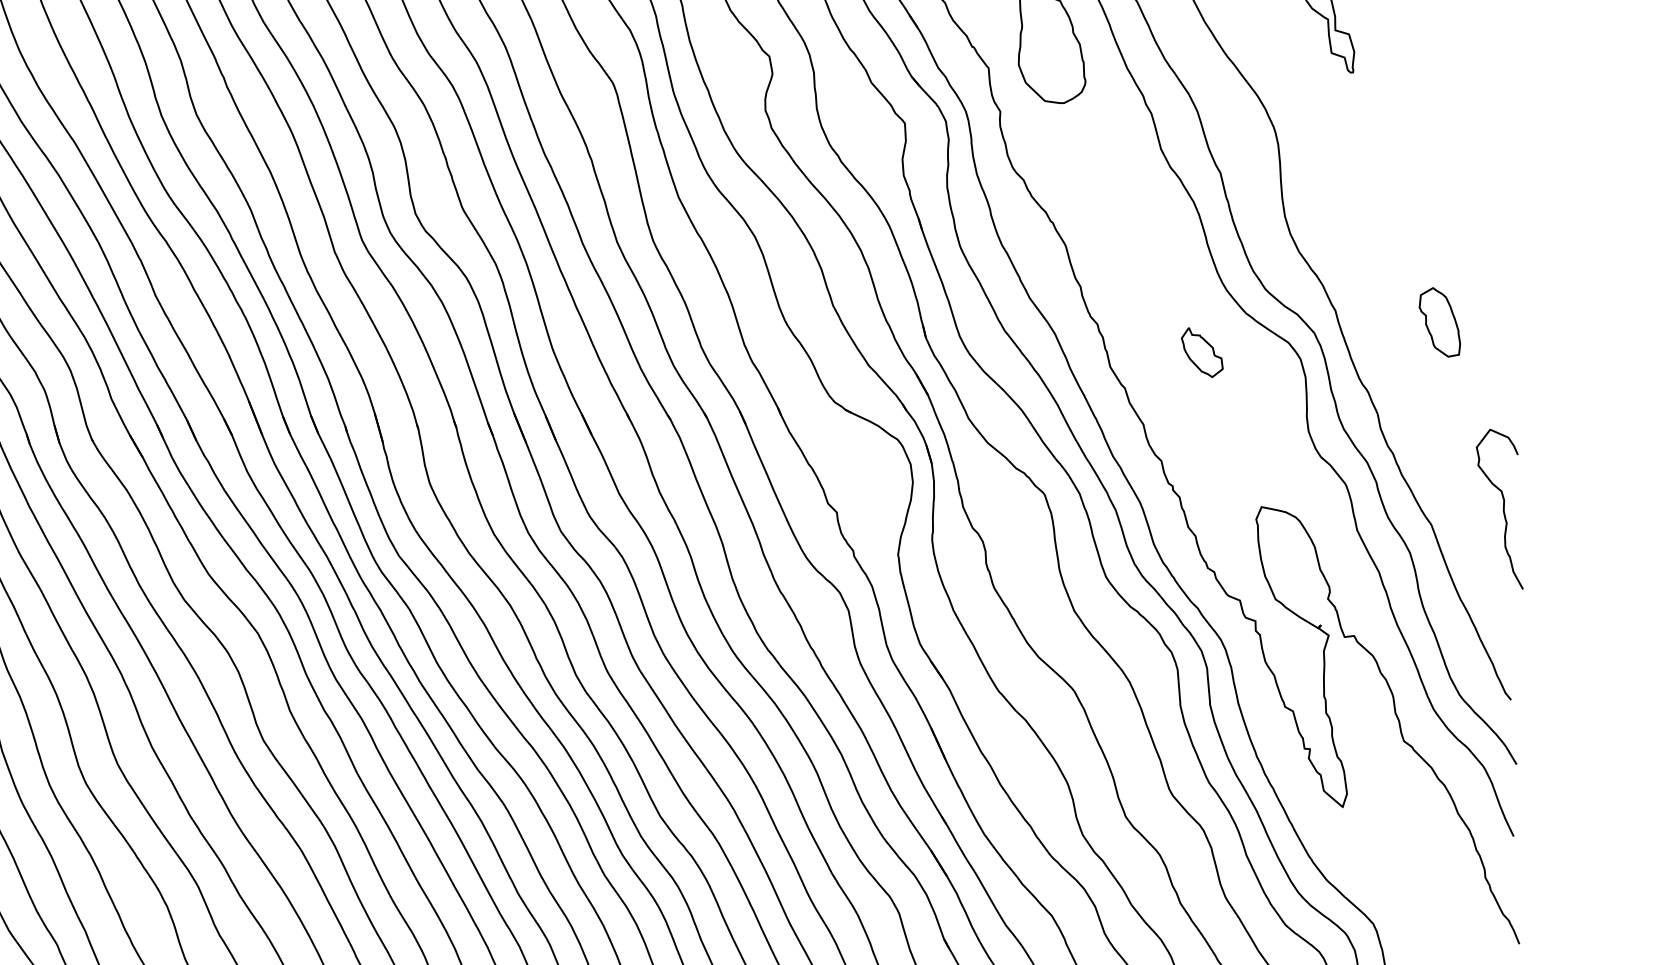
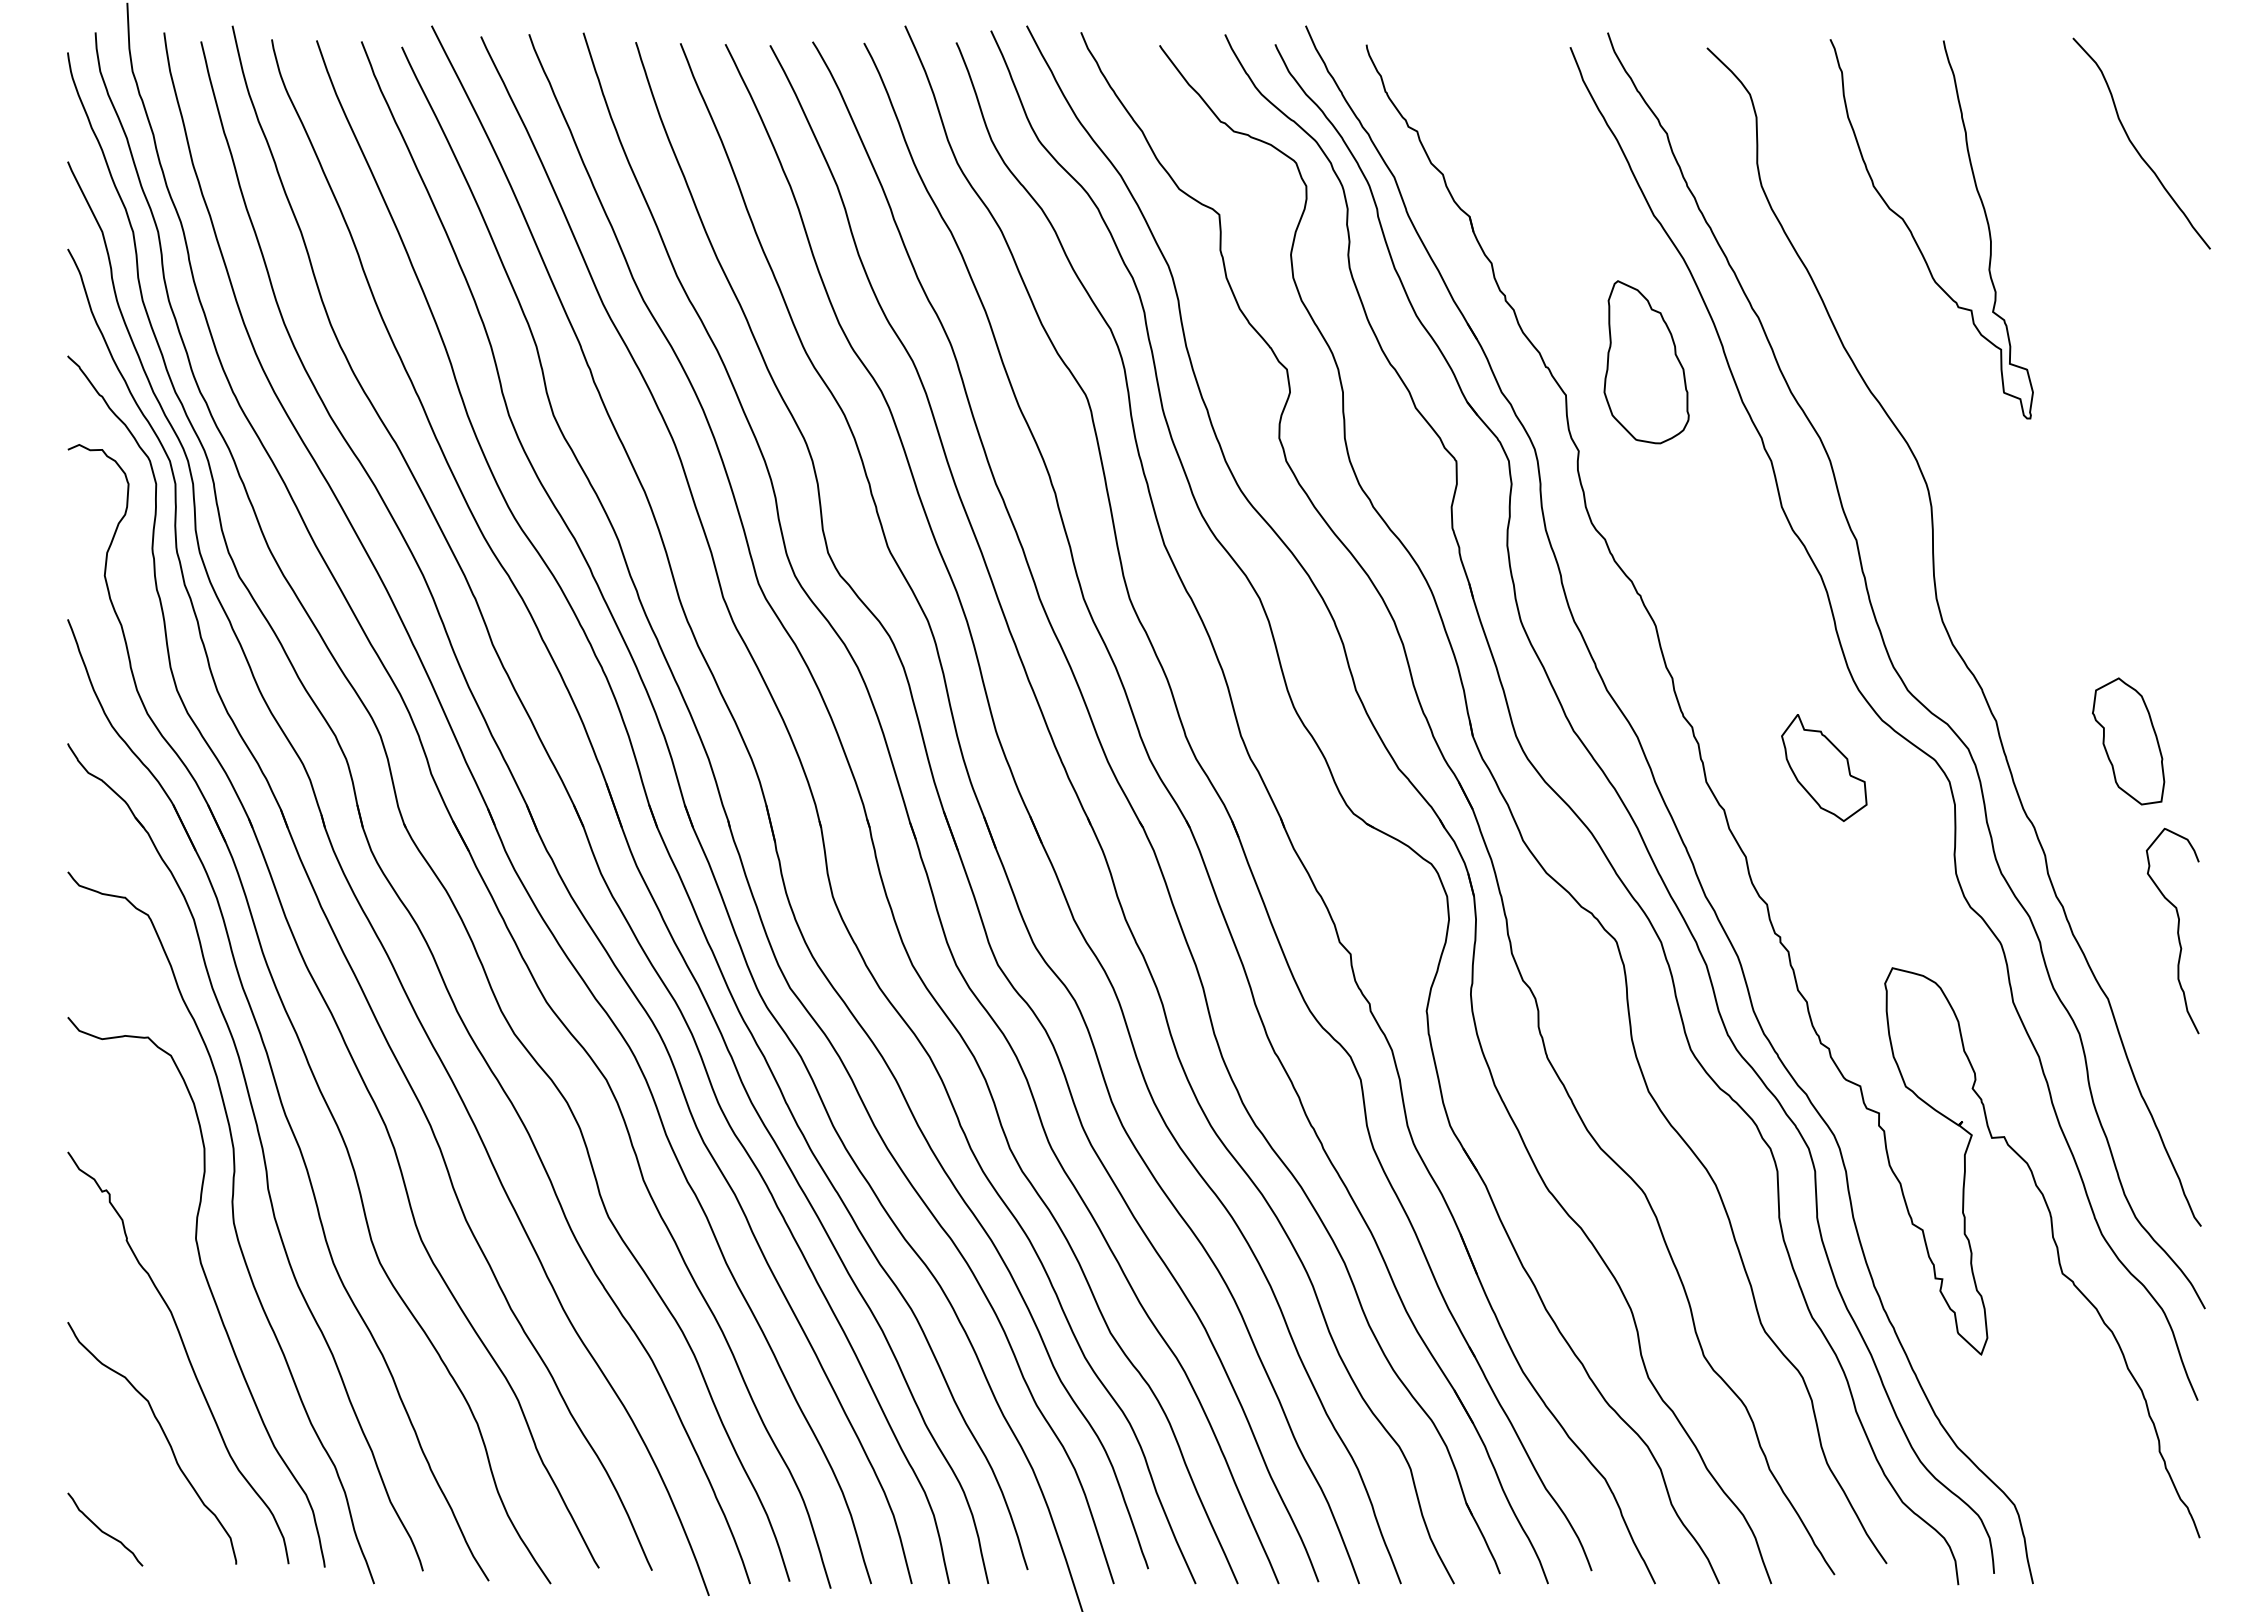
part: (1439, 322) -> (2128, 741), size x1.43
part: (1202, 352) -> (1824, 768), size x1.67
curve: (1503, 509) -> (2177, 930), moved

